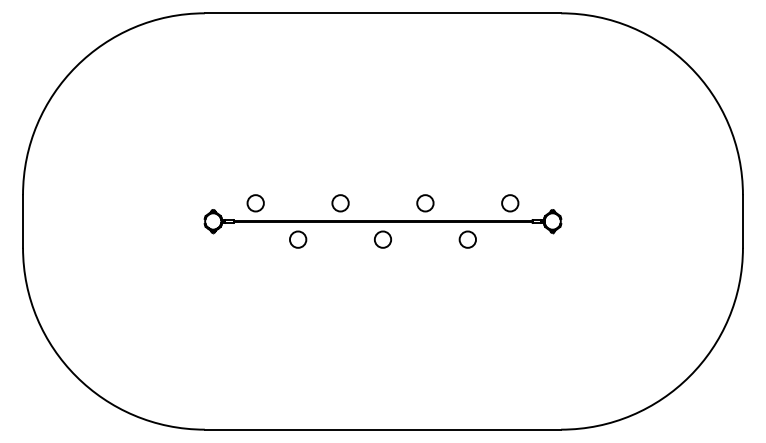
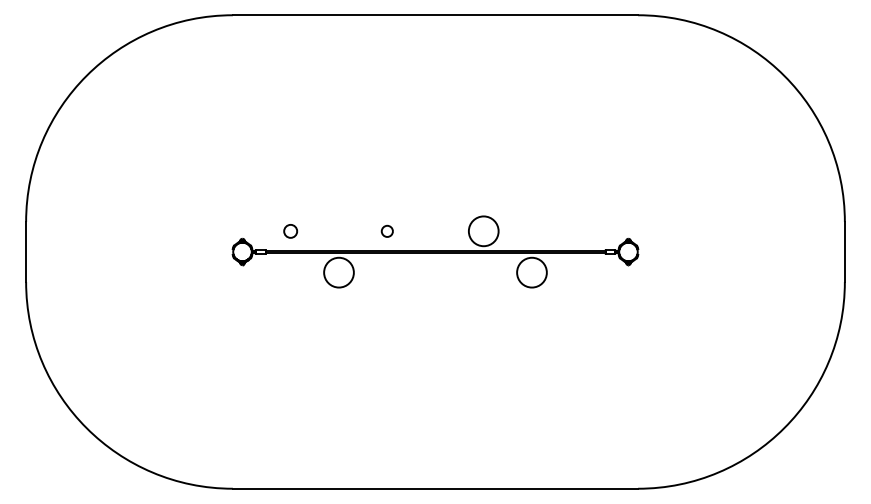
circle: (255, 203) -> (290, 231), size x0.7
circle: (340, 203) -> (387, 231), size x0.6
circle: (425, 203) -> (483, 231), size x1.6
circle: (510, 203) -> (580, 231), removed
circle: (297, 239) -> (338, 272), size x1.6
circle: (383, 239) -> (435, 272), removed
circle: (467, 239) -> (531, 272), size x1.6

